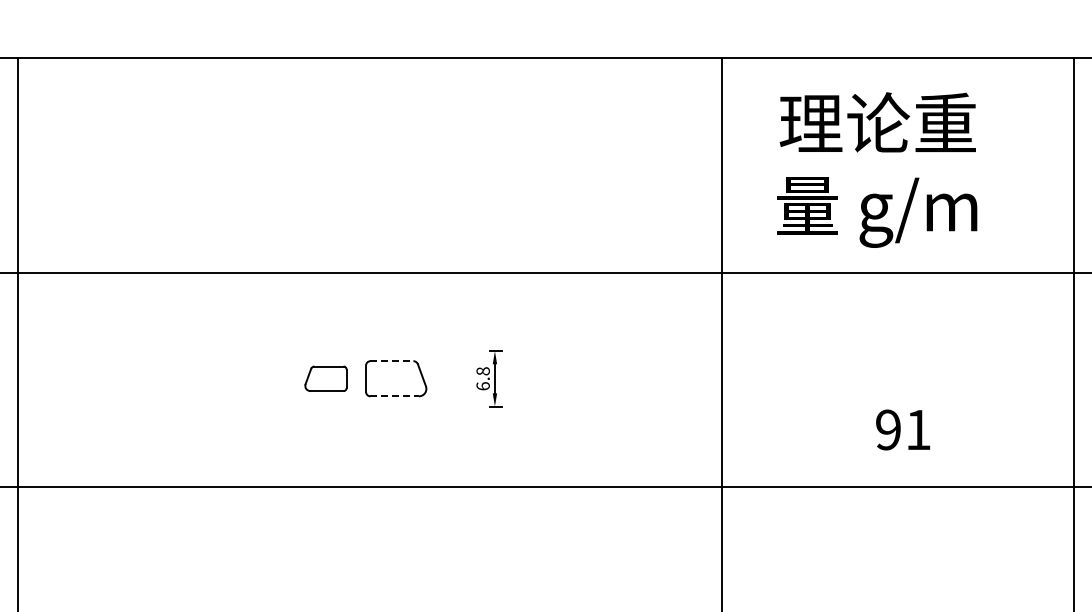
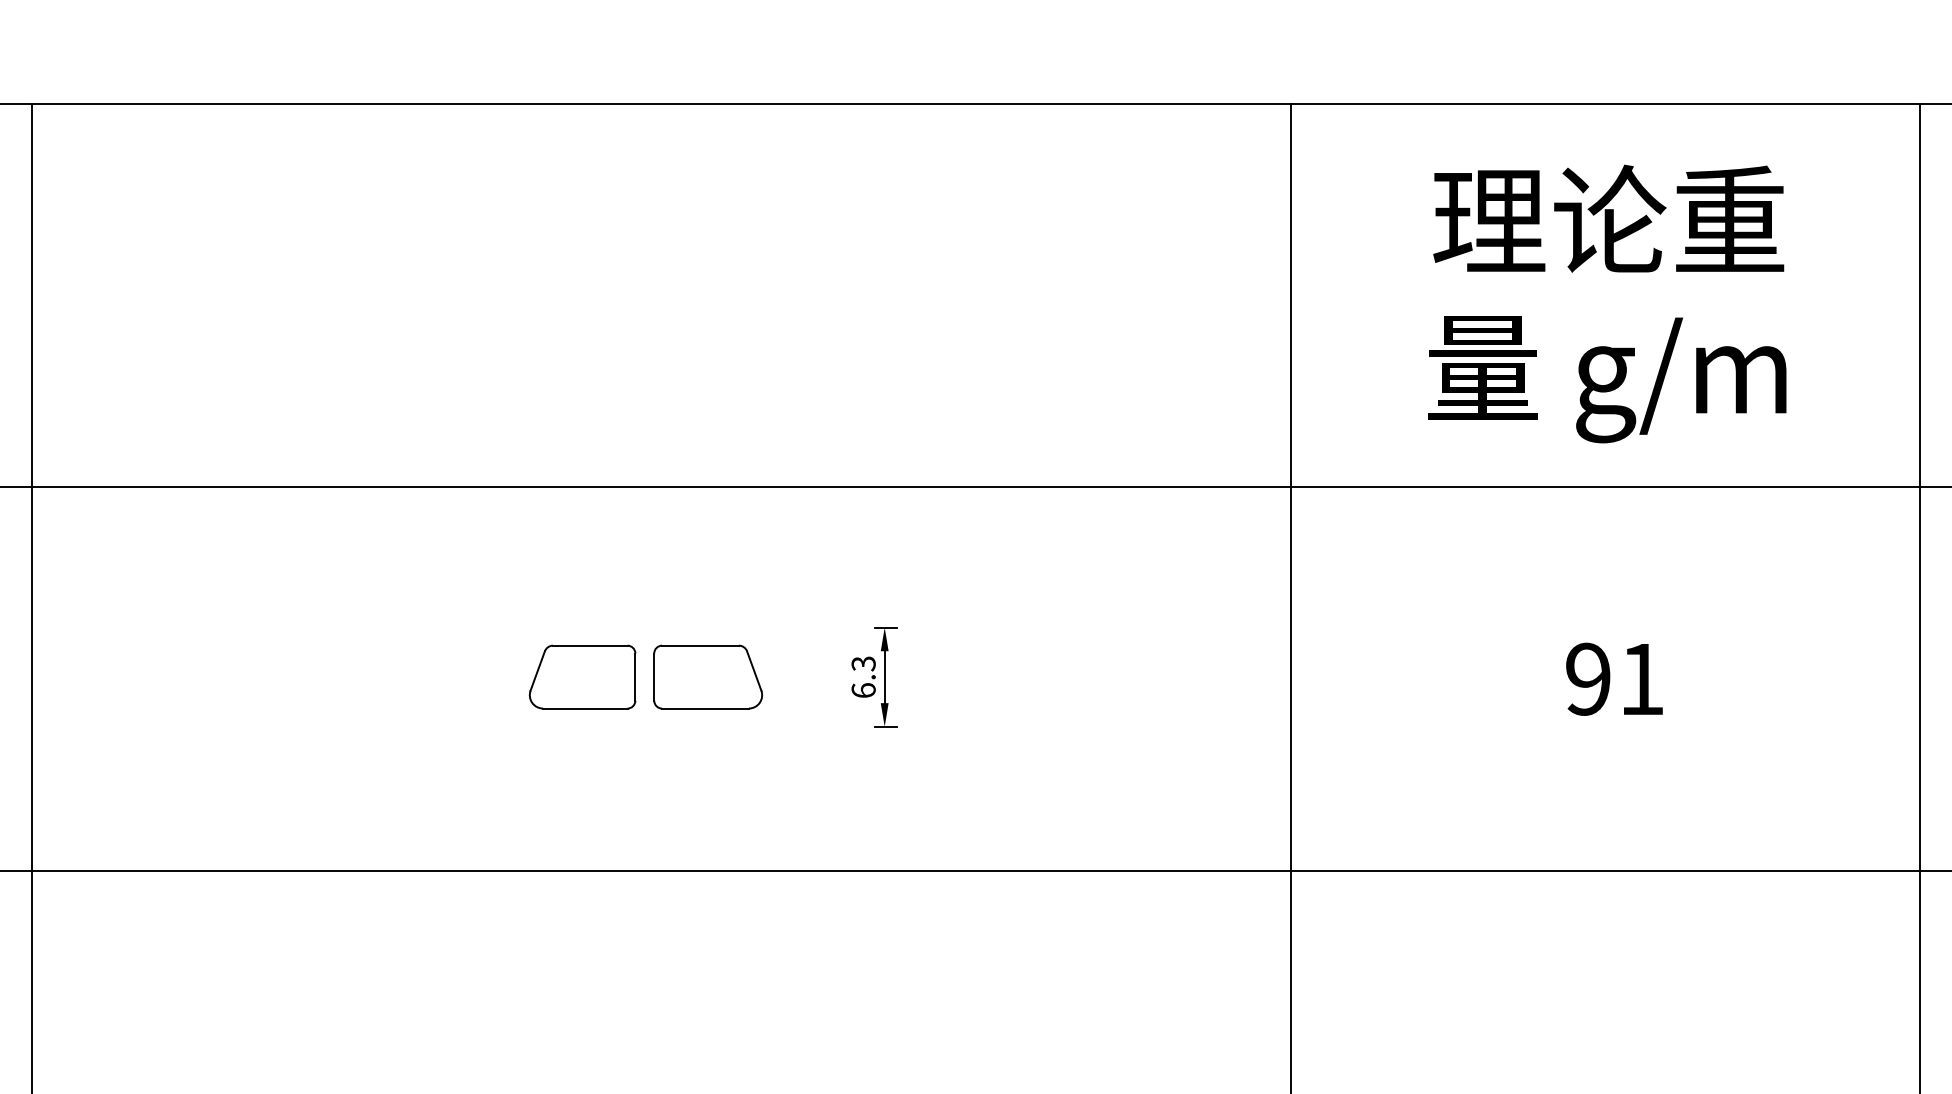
text: (877, 169) -> (1608, 302), moved
line: (392, 361) -> (701, 646), dashed -> solid
text: (482, 371) -> (862, 664), 6.8 -> 6.3
part: (325, 378) -> (581, 676), size x1.43
line: (395, 396) -> (706, 708), dashed -> solid
text: (903, 429) -> (1615, 678), moved

